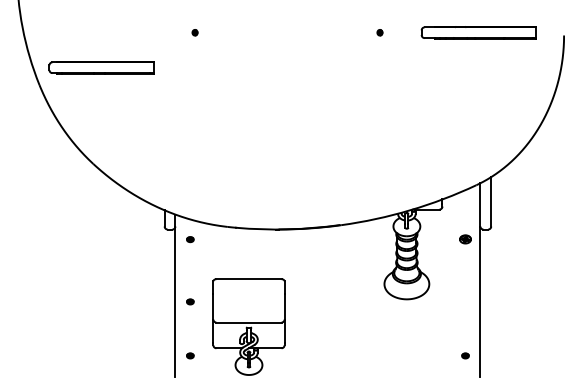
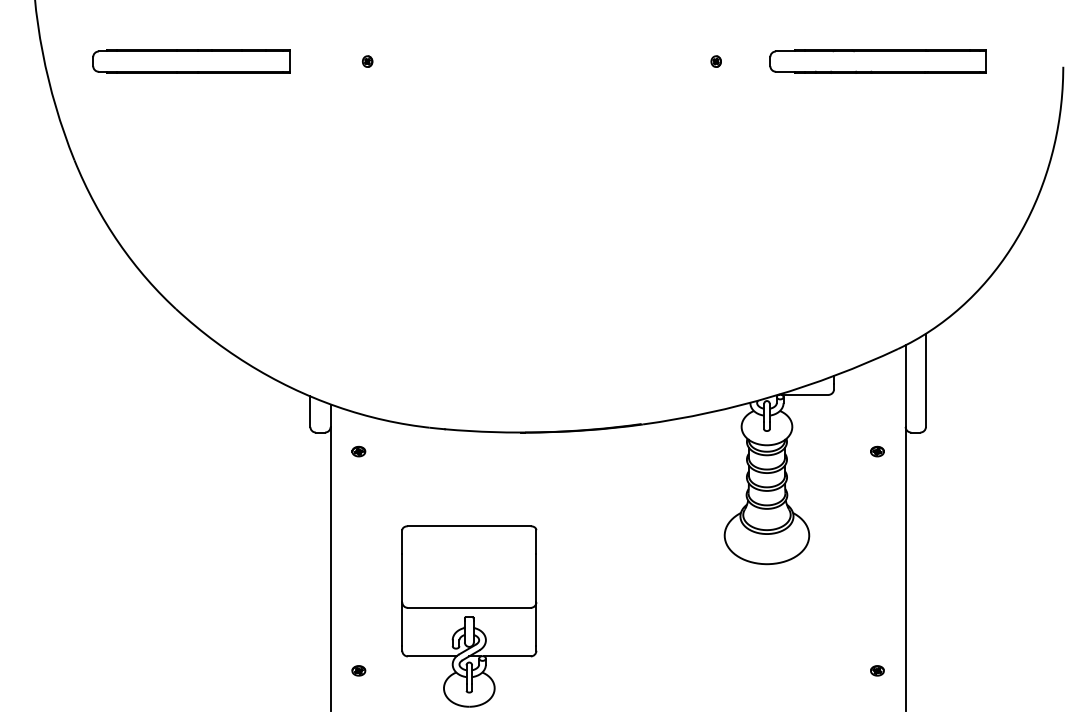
part: (478, 32) -> (877, 61), moved
part: (101, 67) -> (191, 61), moved
part: (465, 239) -> (877, 451), size x0.62
part: (190, 301) -> (359, 568), removed

